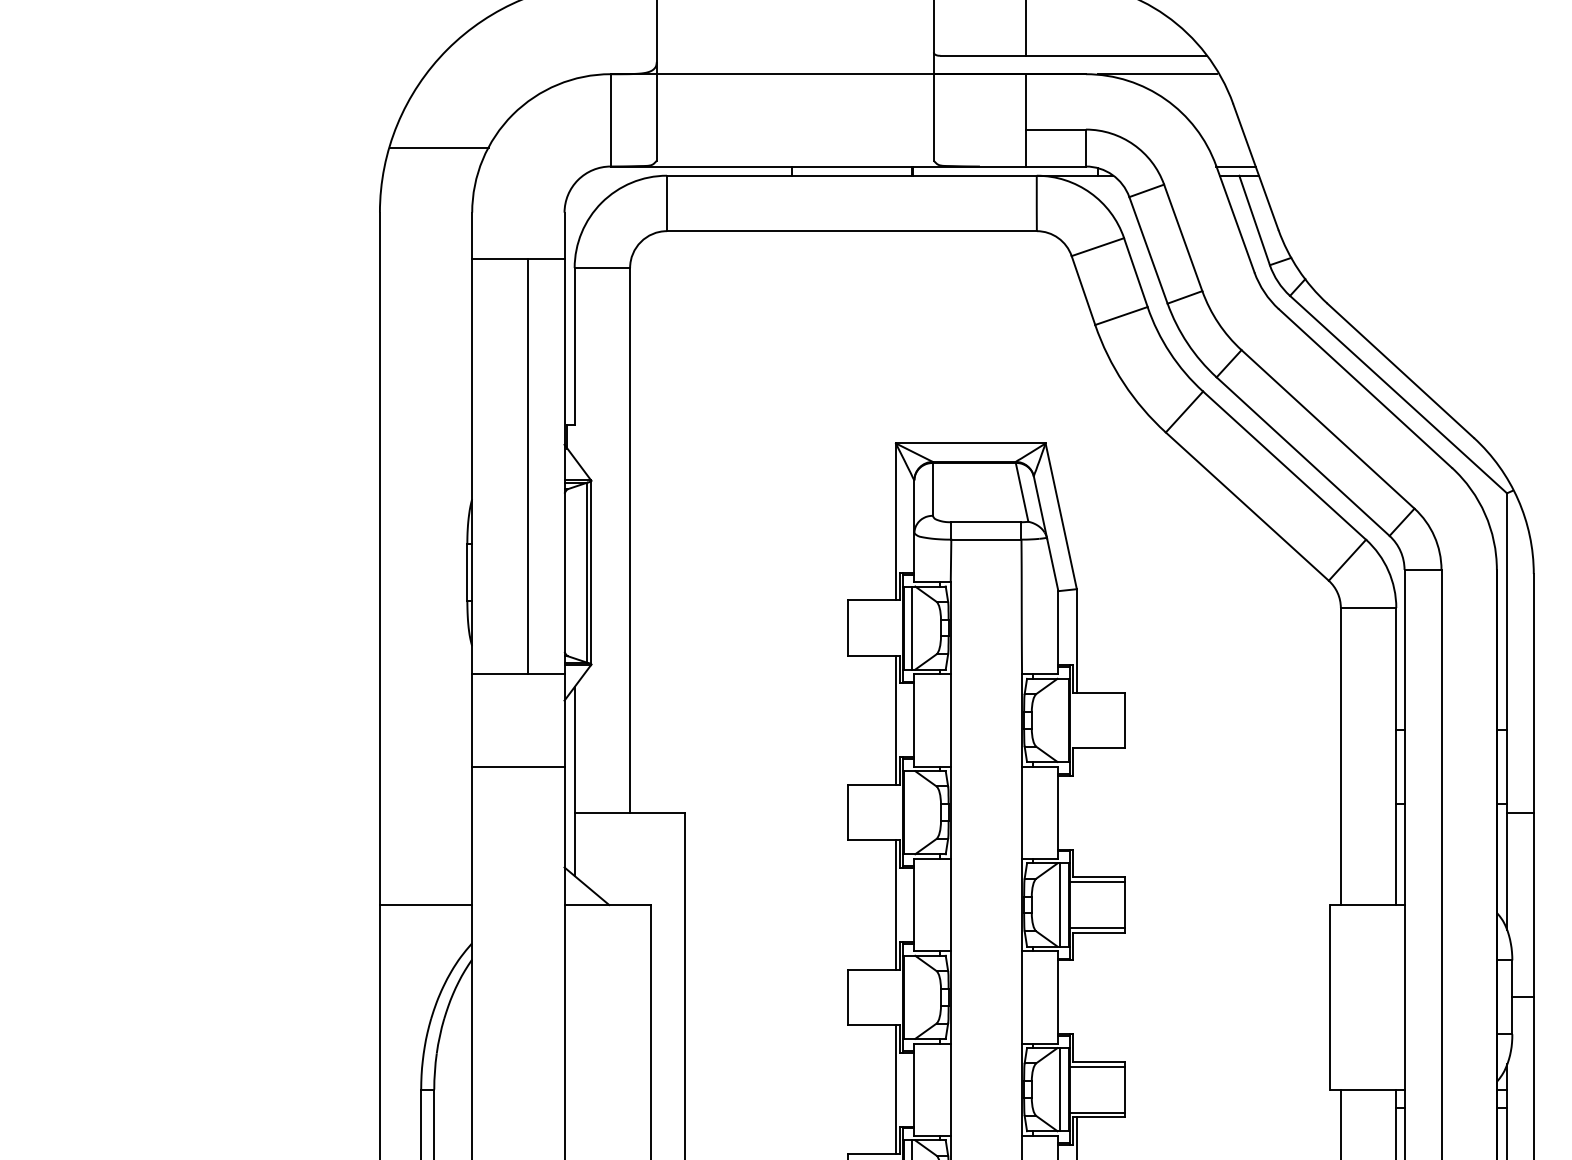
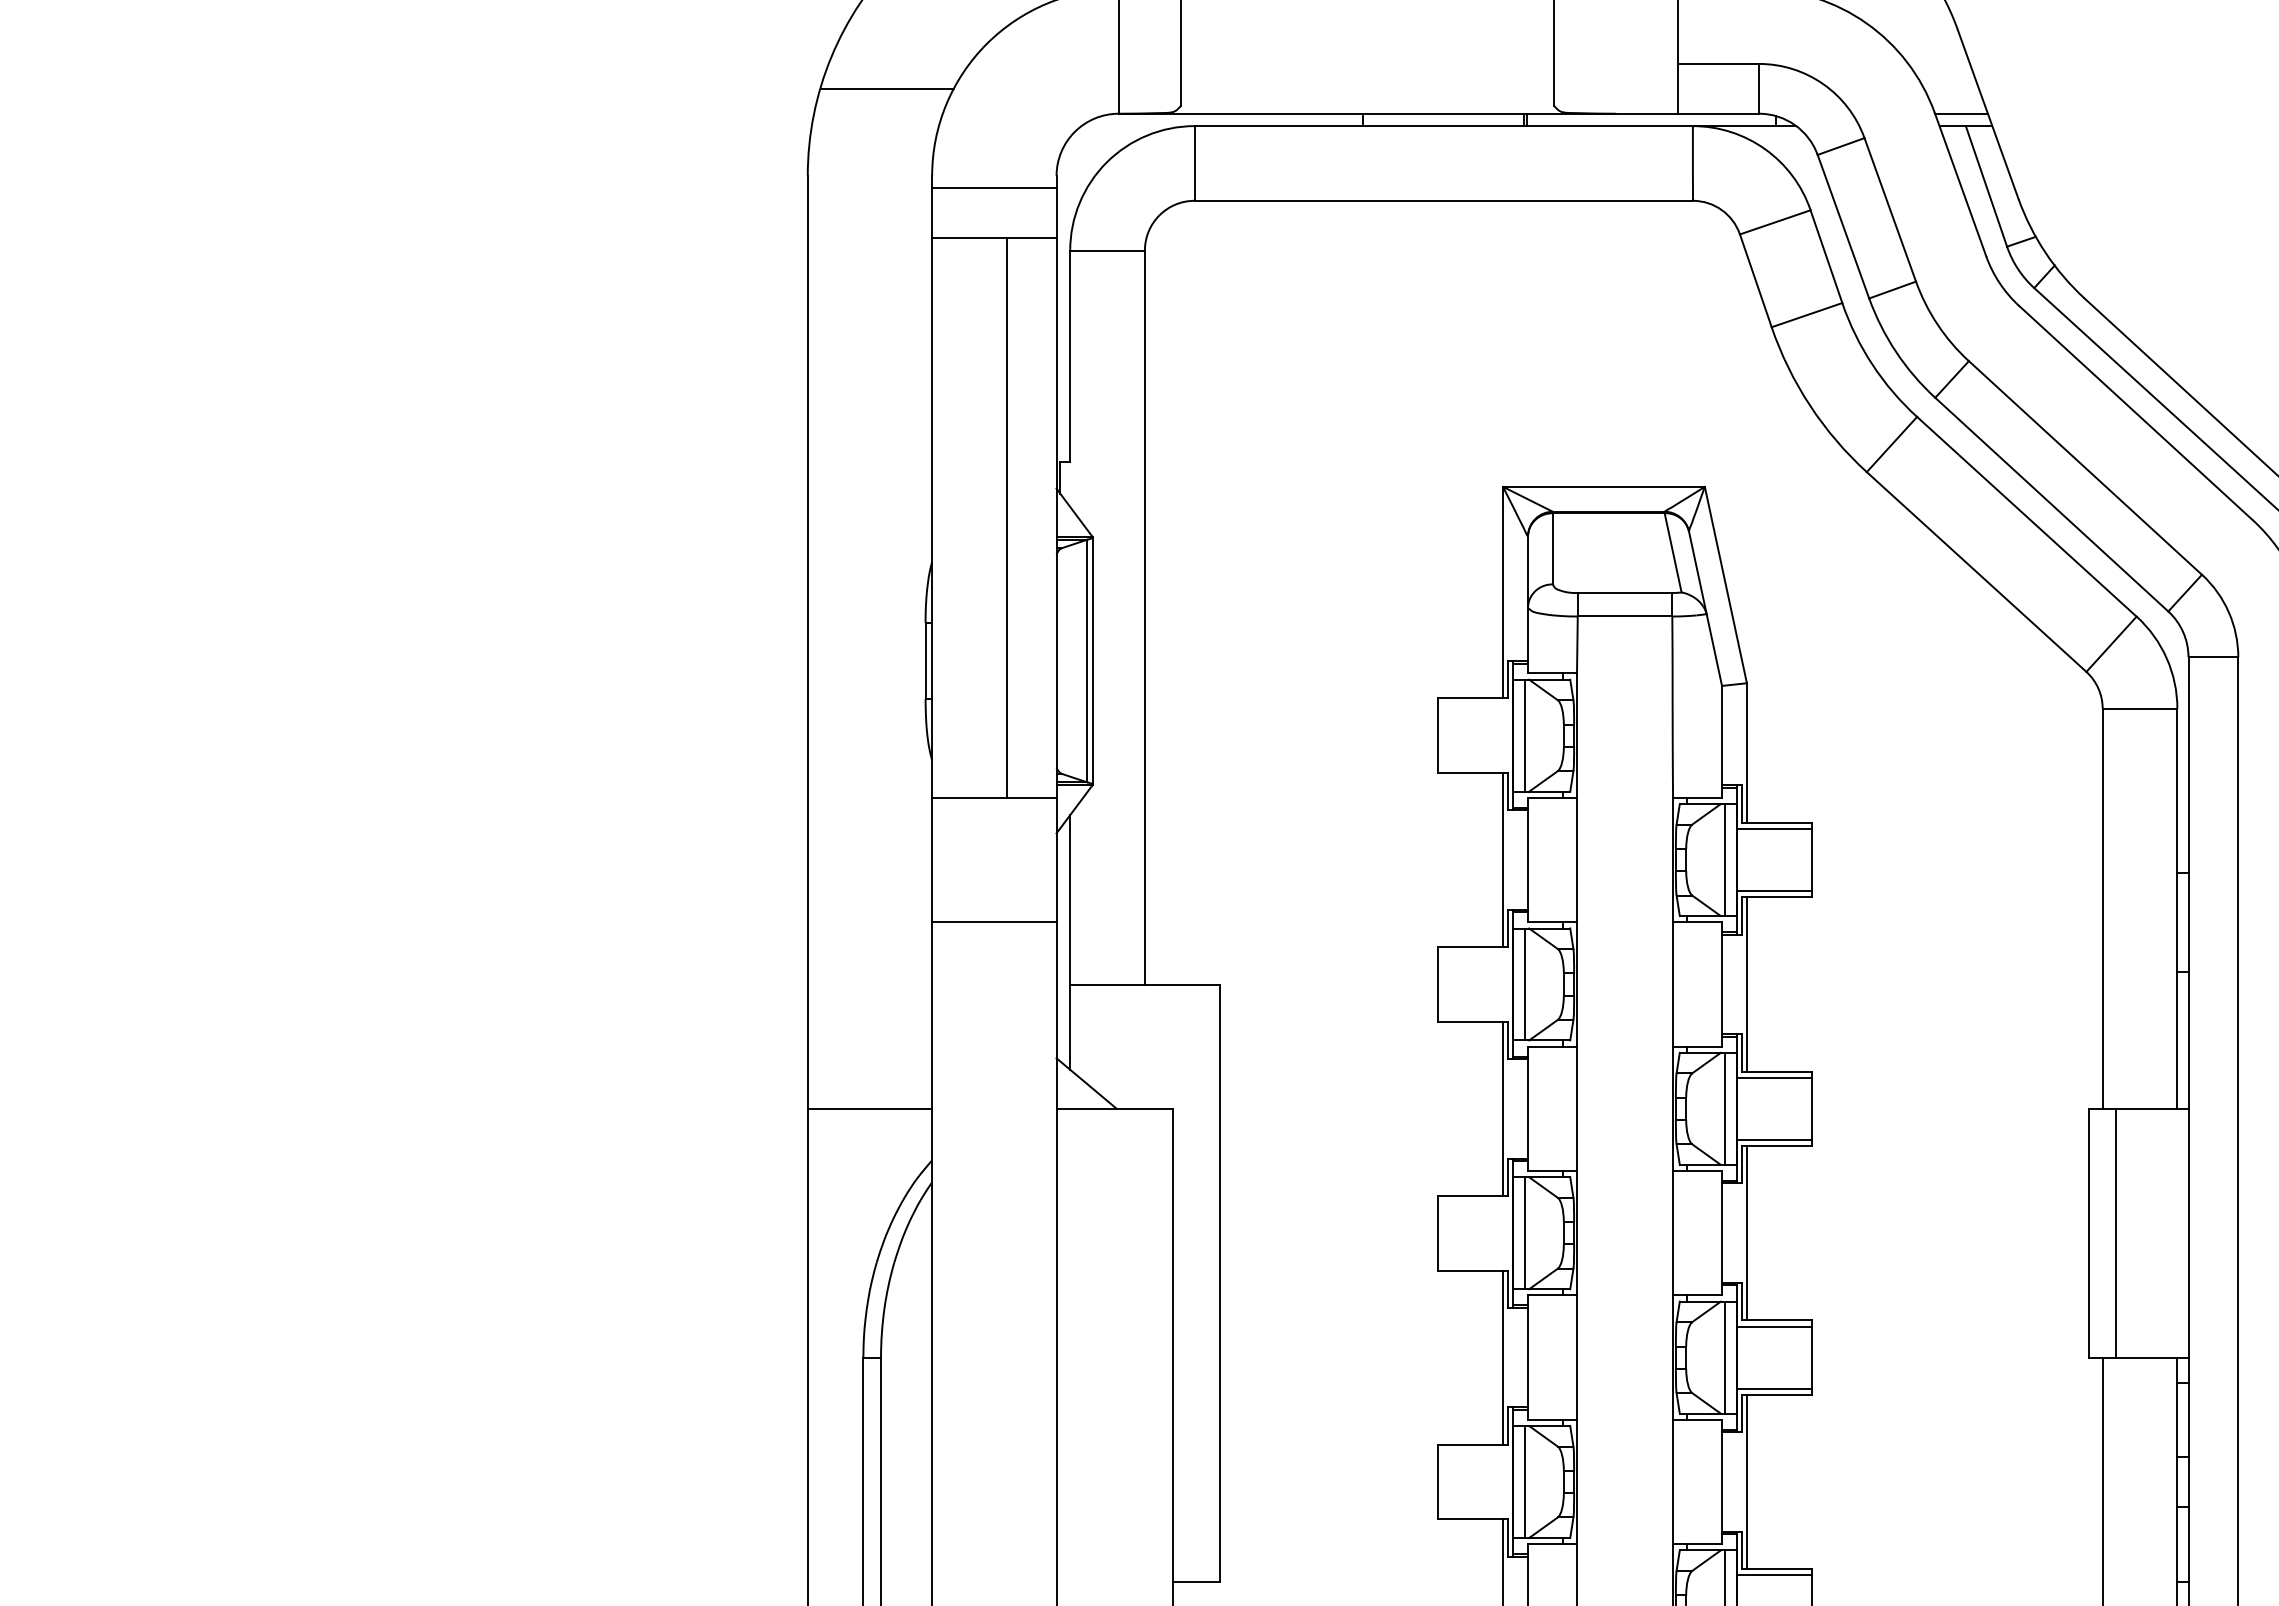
line: (518, 222) -> (994, 188), added
line: (1097, 696) -> (1774, 828), added
line: (1060, 720) -> (1724, 860), added
line: (1097, 743) -> (1774, 891), added
line: (912, 812) -> (1525, 984), added
line: (1076, 812) -> (1746, 984), added
line: (1350, 996) -> (2115, 1232), added
line: (912, 997) -> (1525, 1233), added
line: (1076, 997) -> (1746, 1233), added

